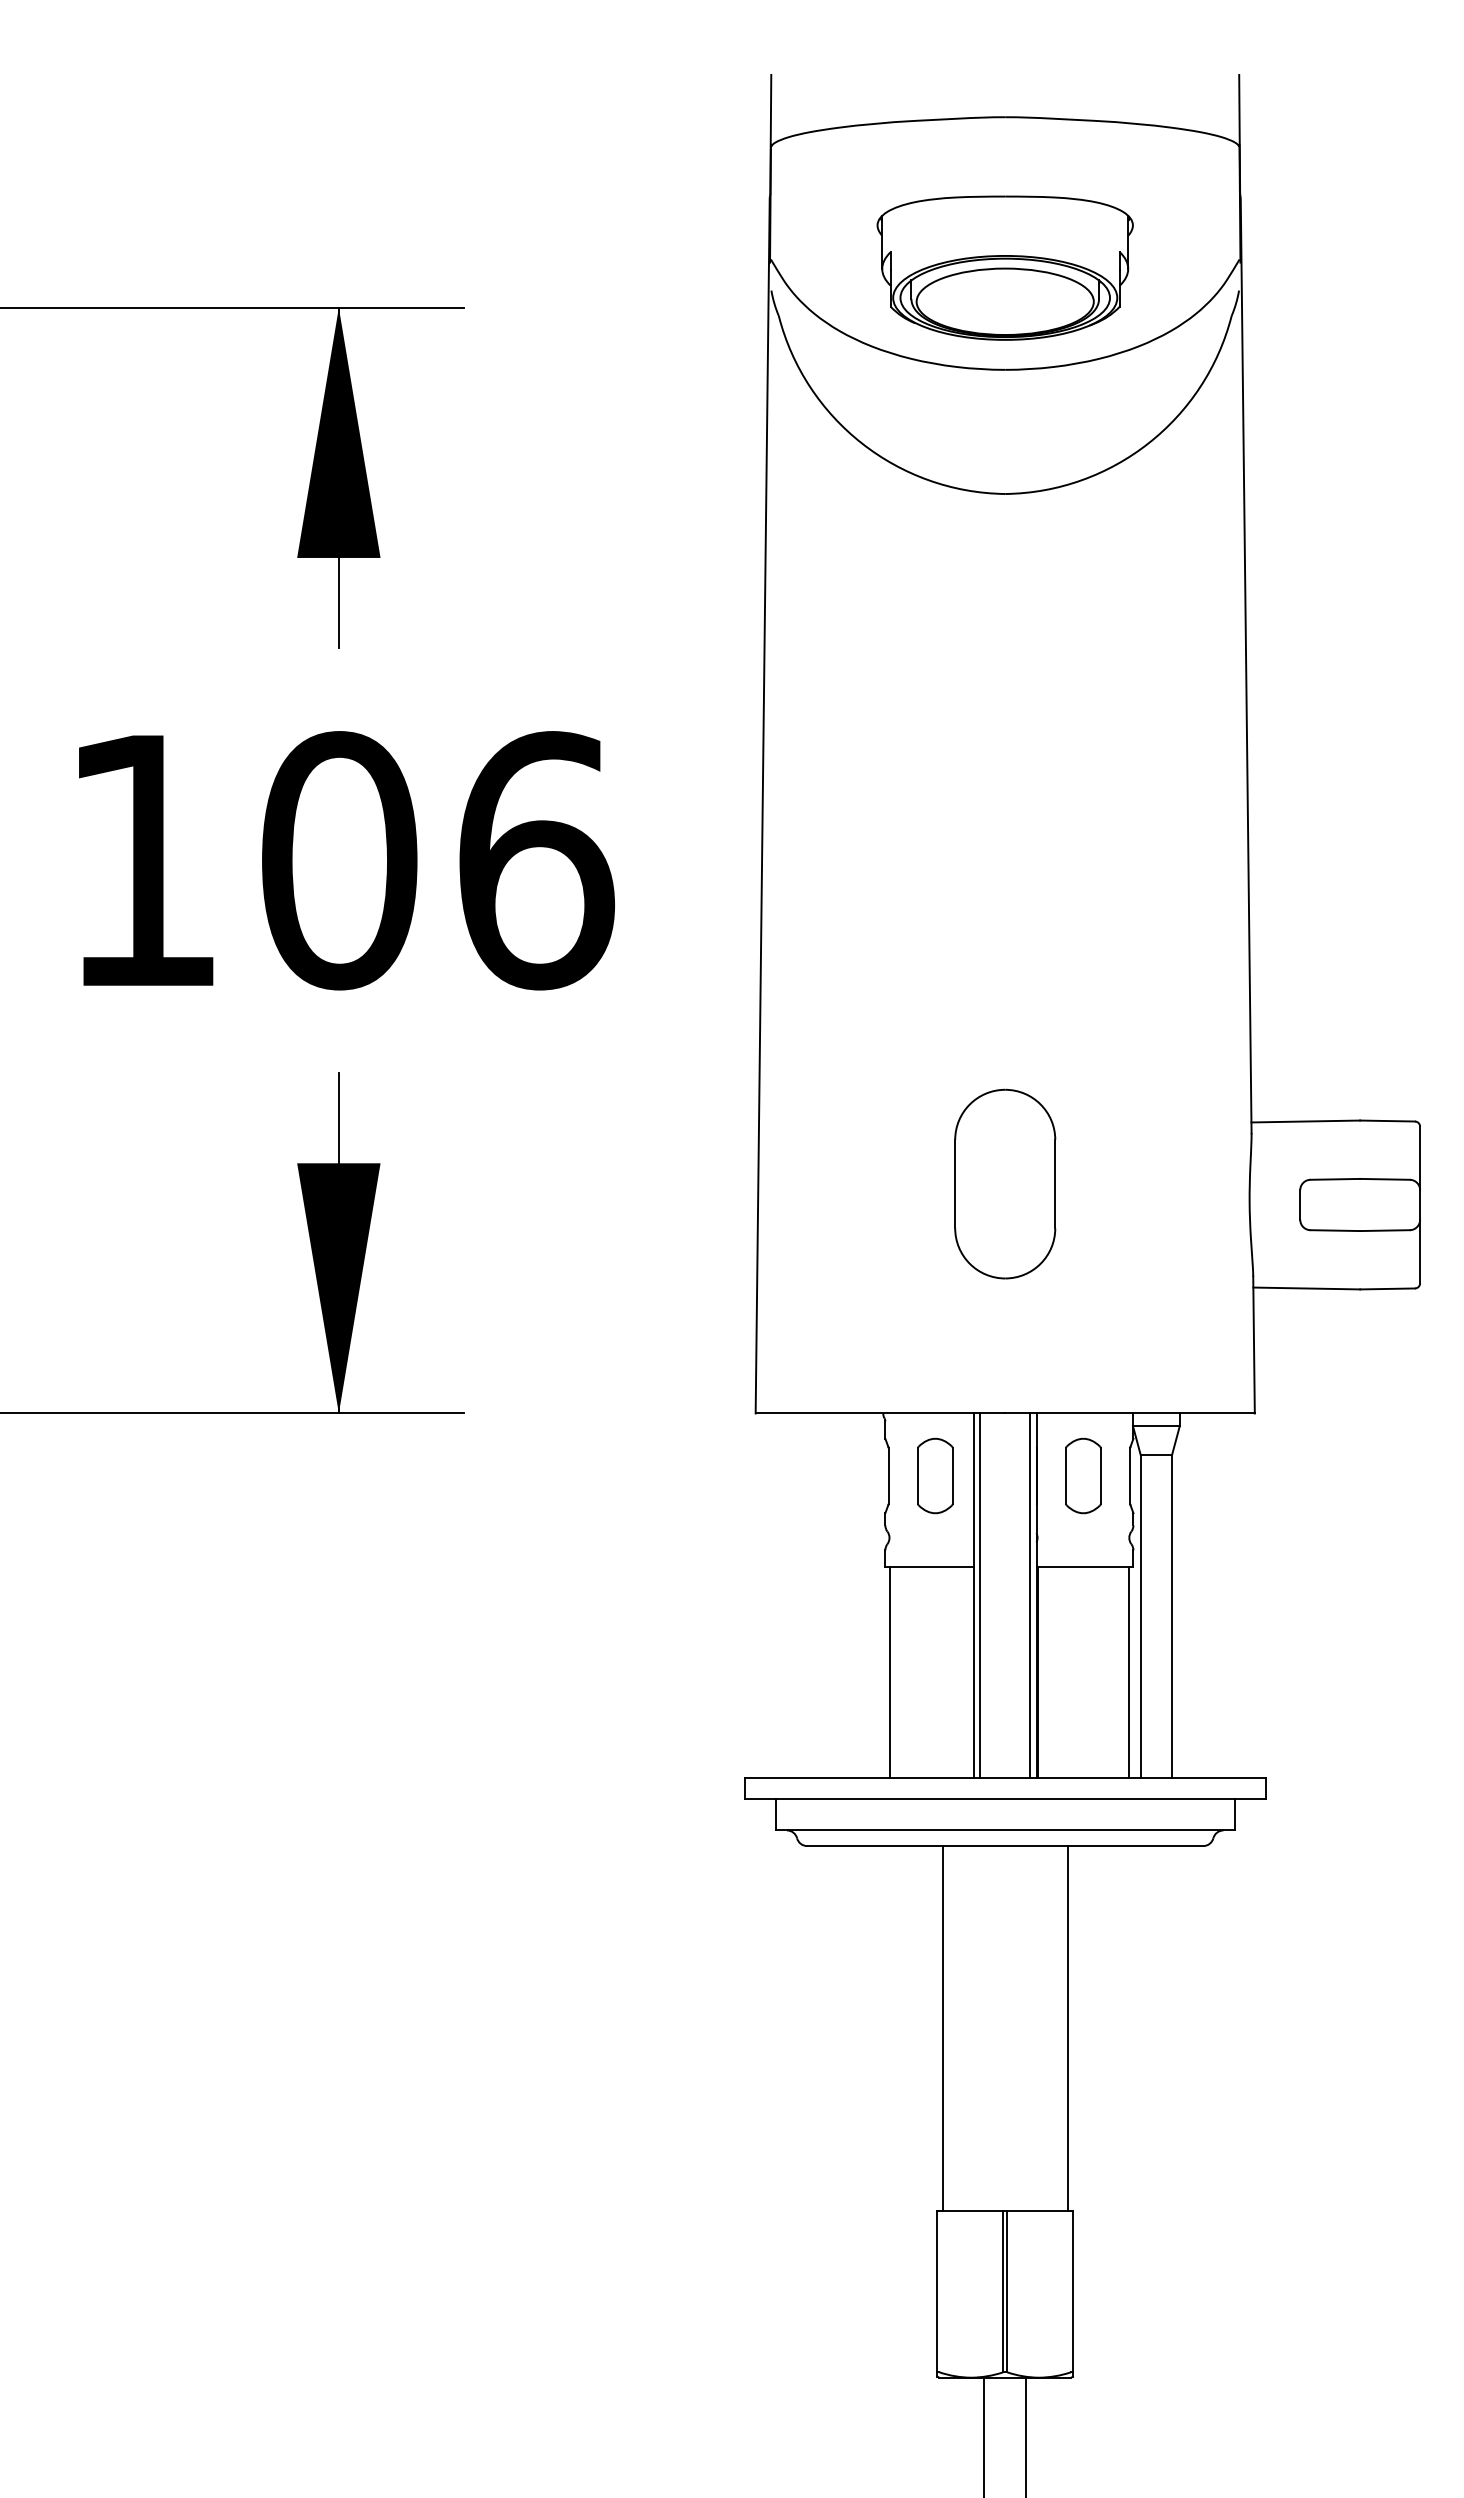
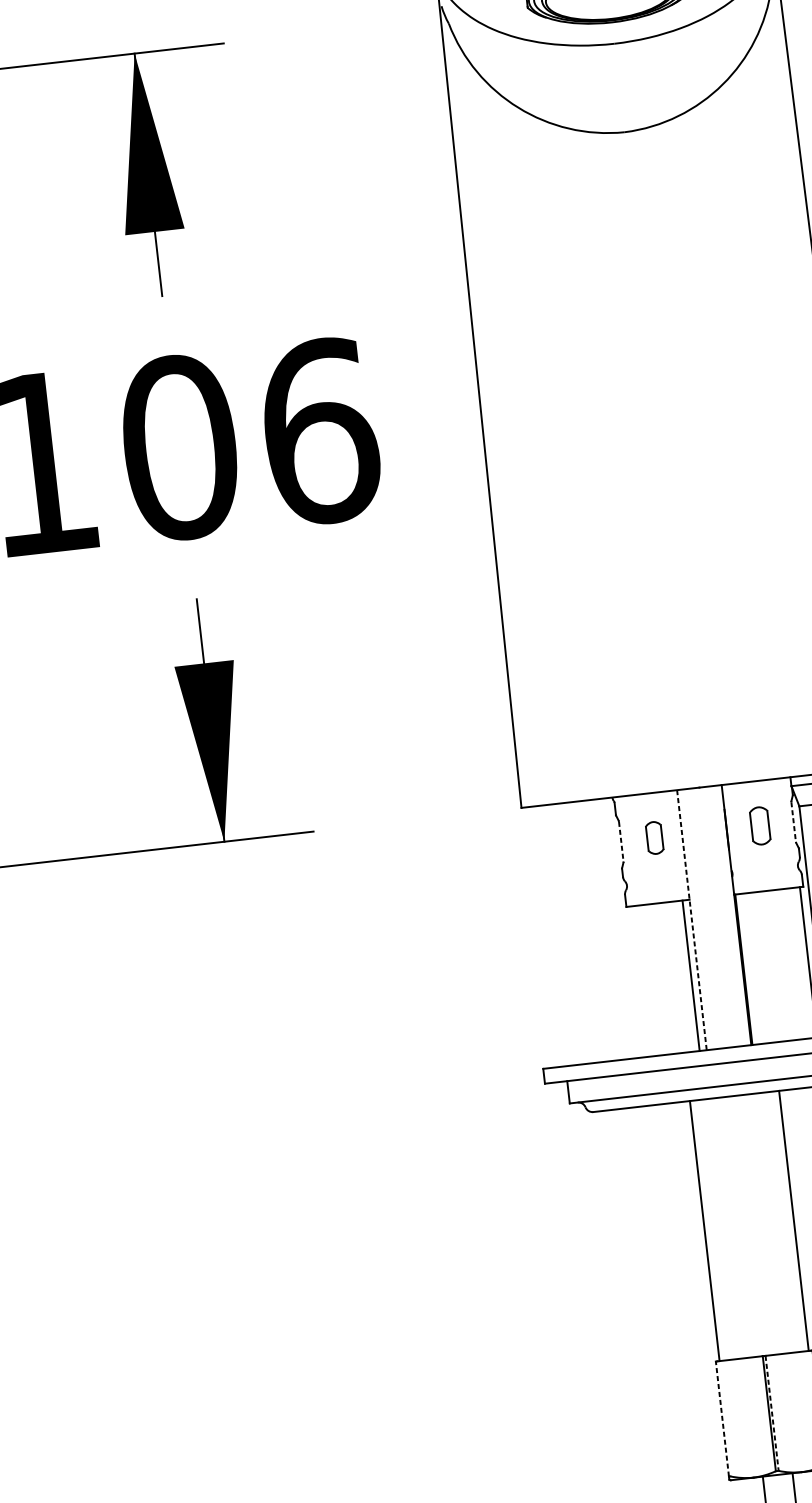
part: (1005, 1183) -> (680, 623), removed
line: (888, 1476) -> (621, 842), solid -> dashed
part: (935, 1476) -> (654, 838), size x0.6
part: (1083, 1476) -> (760, 826), size x0.7
line: (1130, 1476) -> (793, 822), solid -> dashed
line: (980, 1595) -> (696, 919), removed
line: (1030, 1595) -> (732, 915), removed
line: (973, 1596) -> (691, 920), solid -> dashed
line: (890, 1672) -> (691, 975), moved
line: (937, 2291) -> (722, 1418), solid -> dashed
line: (1007, 2291) -> (772, 1413), solid -> dashed

